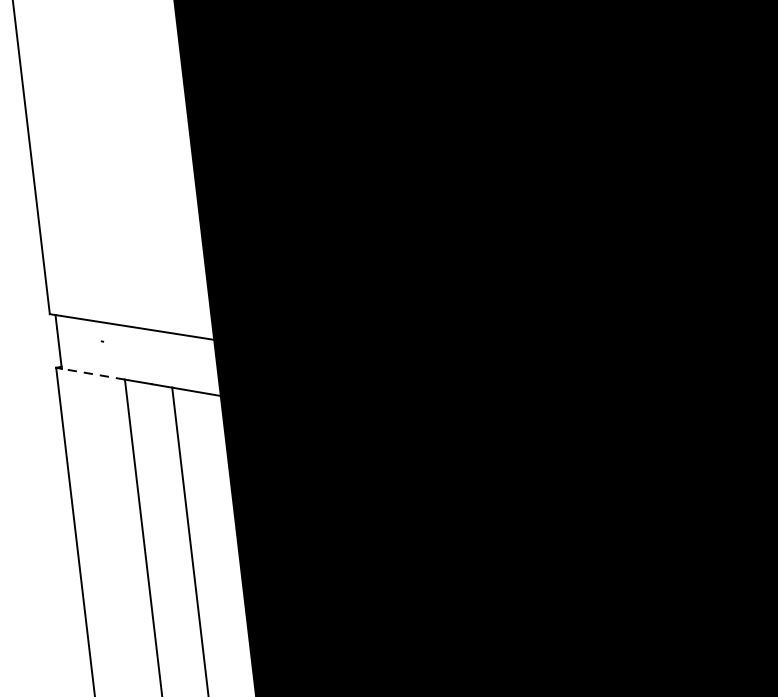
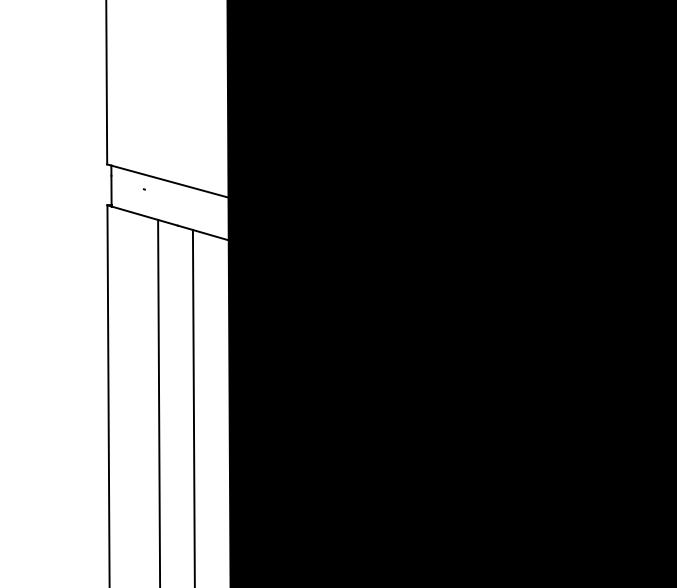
line: (92, 374) -> (134, 213), dashed -> solid

